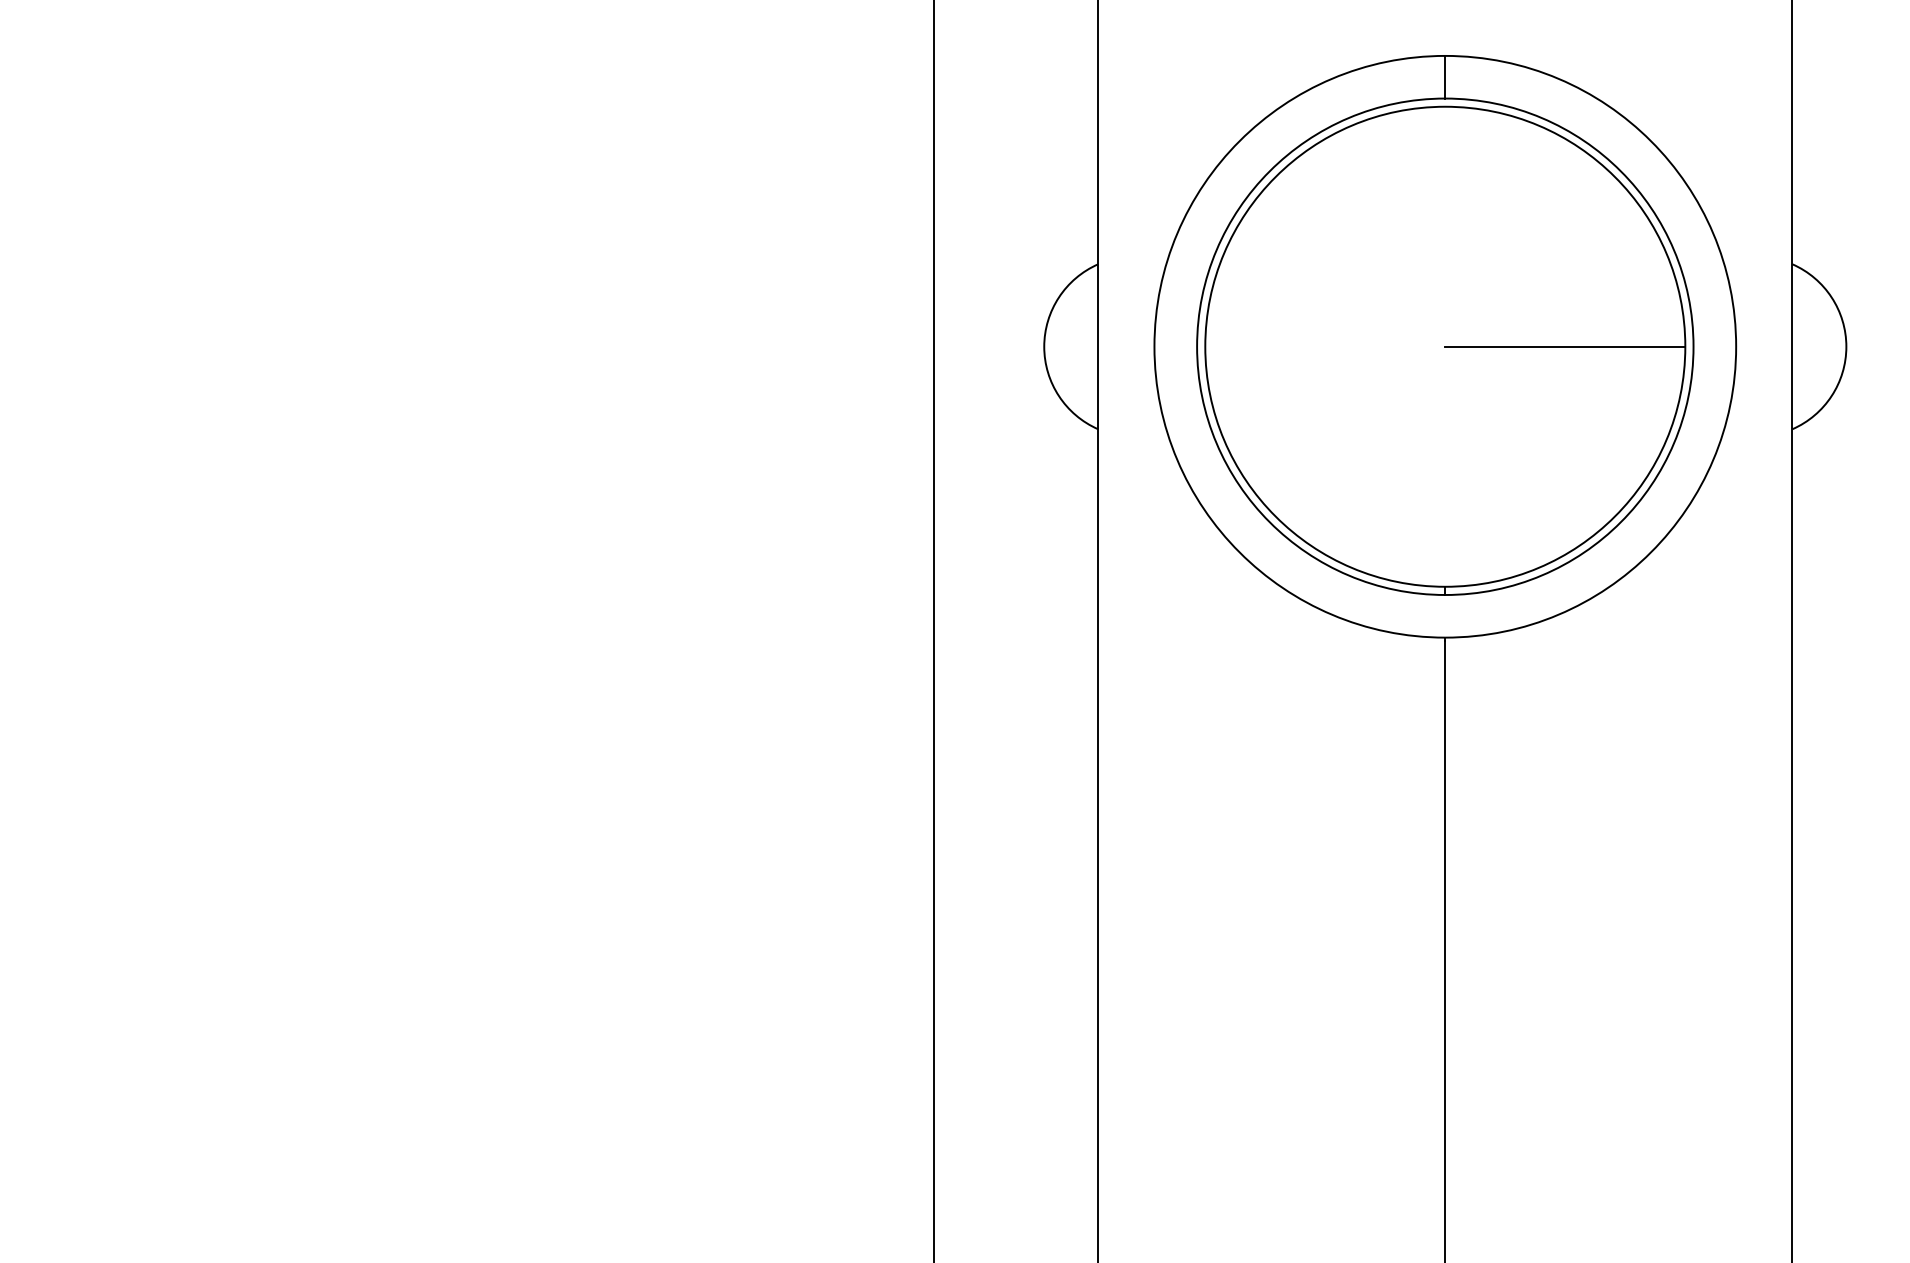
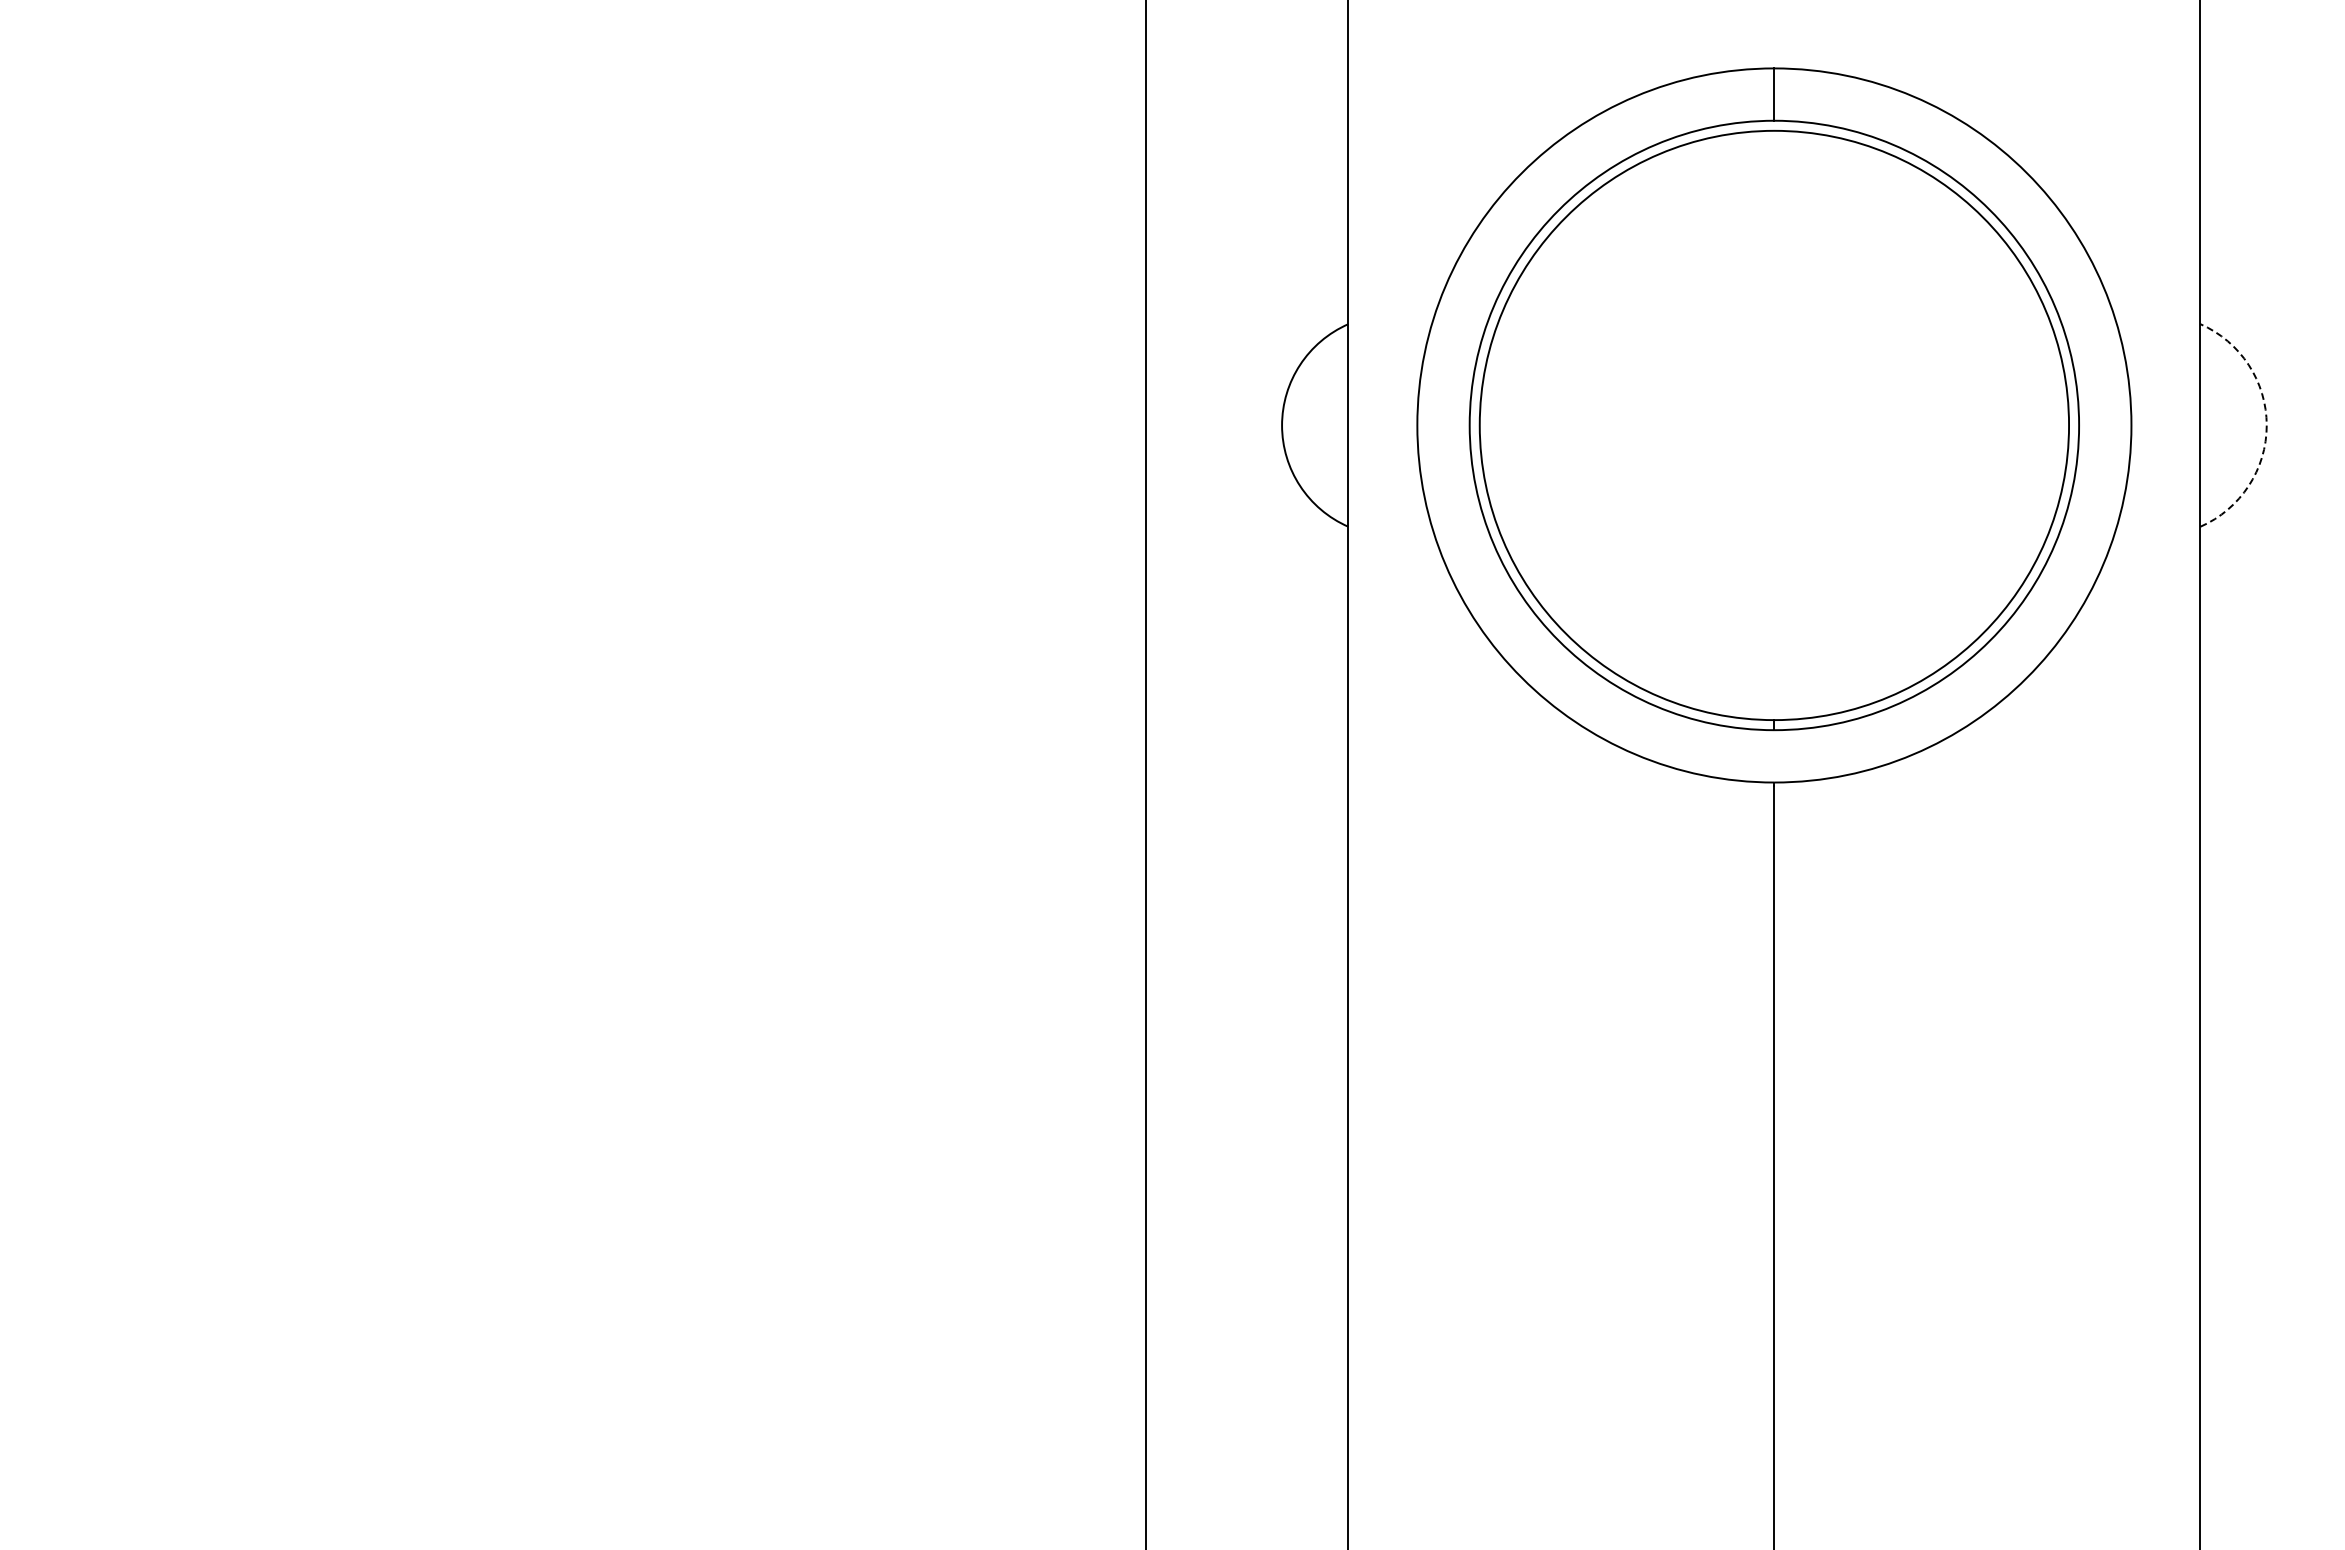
line: (1565, 346) -> (1921, 425), removed
arc: (1846, 346) -> (2266, 425), solid -> dashed

